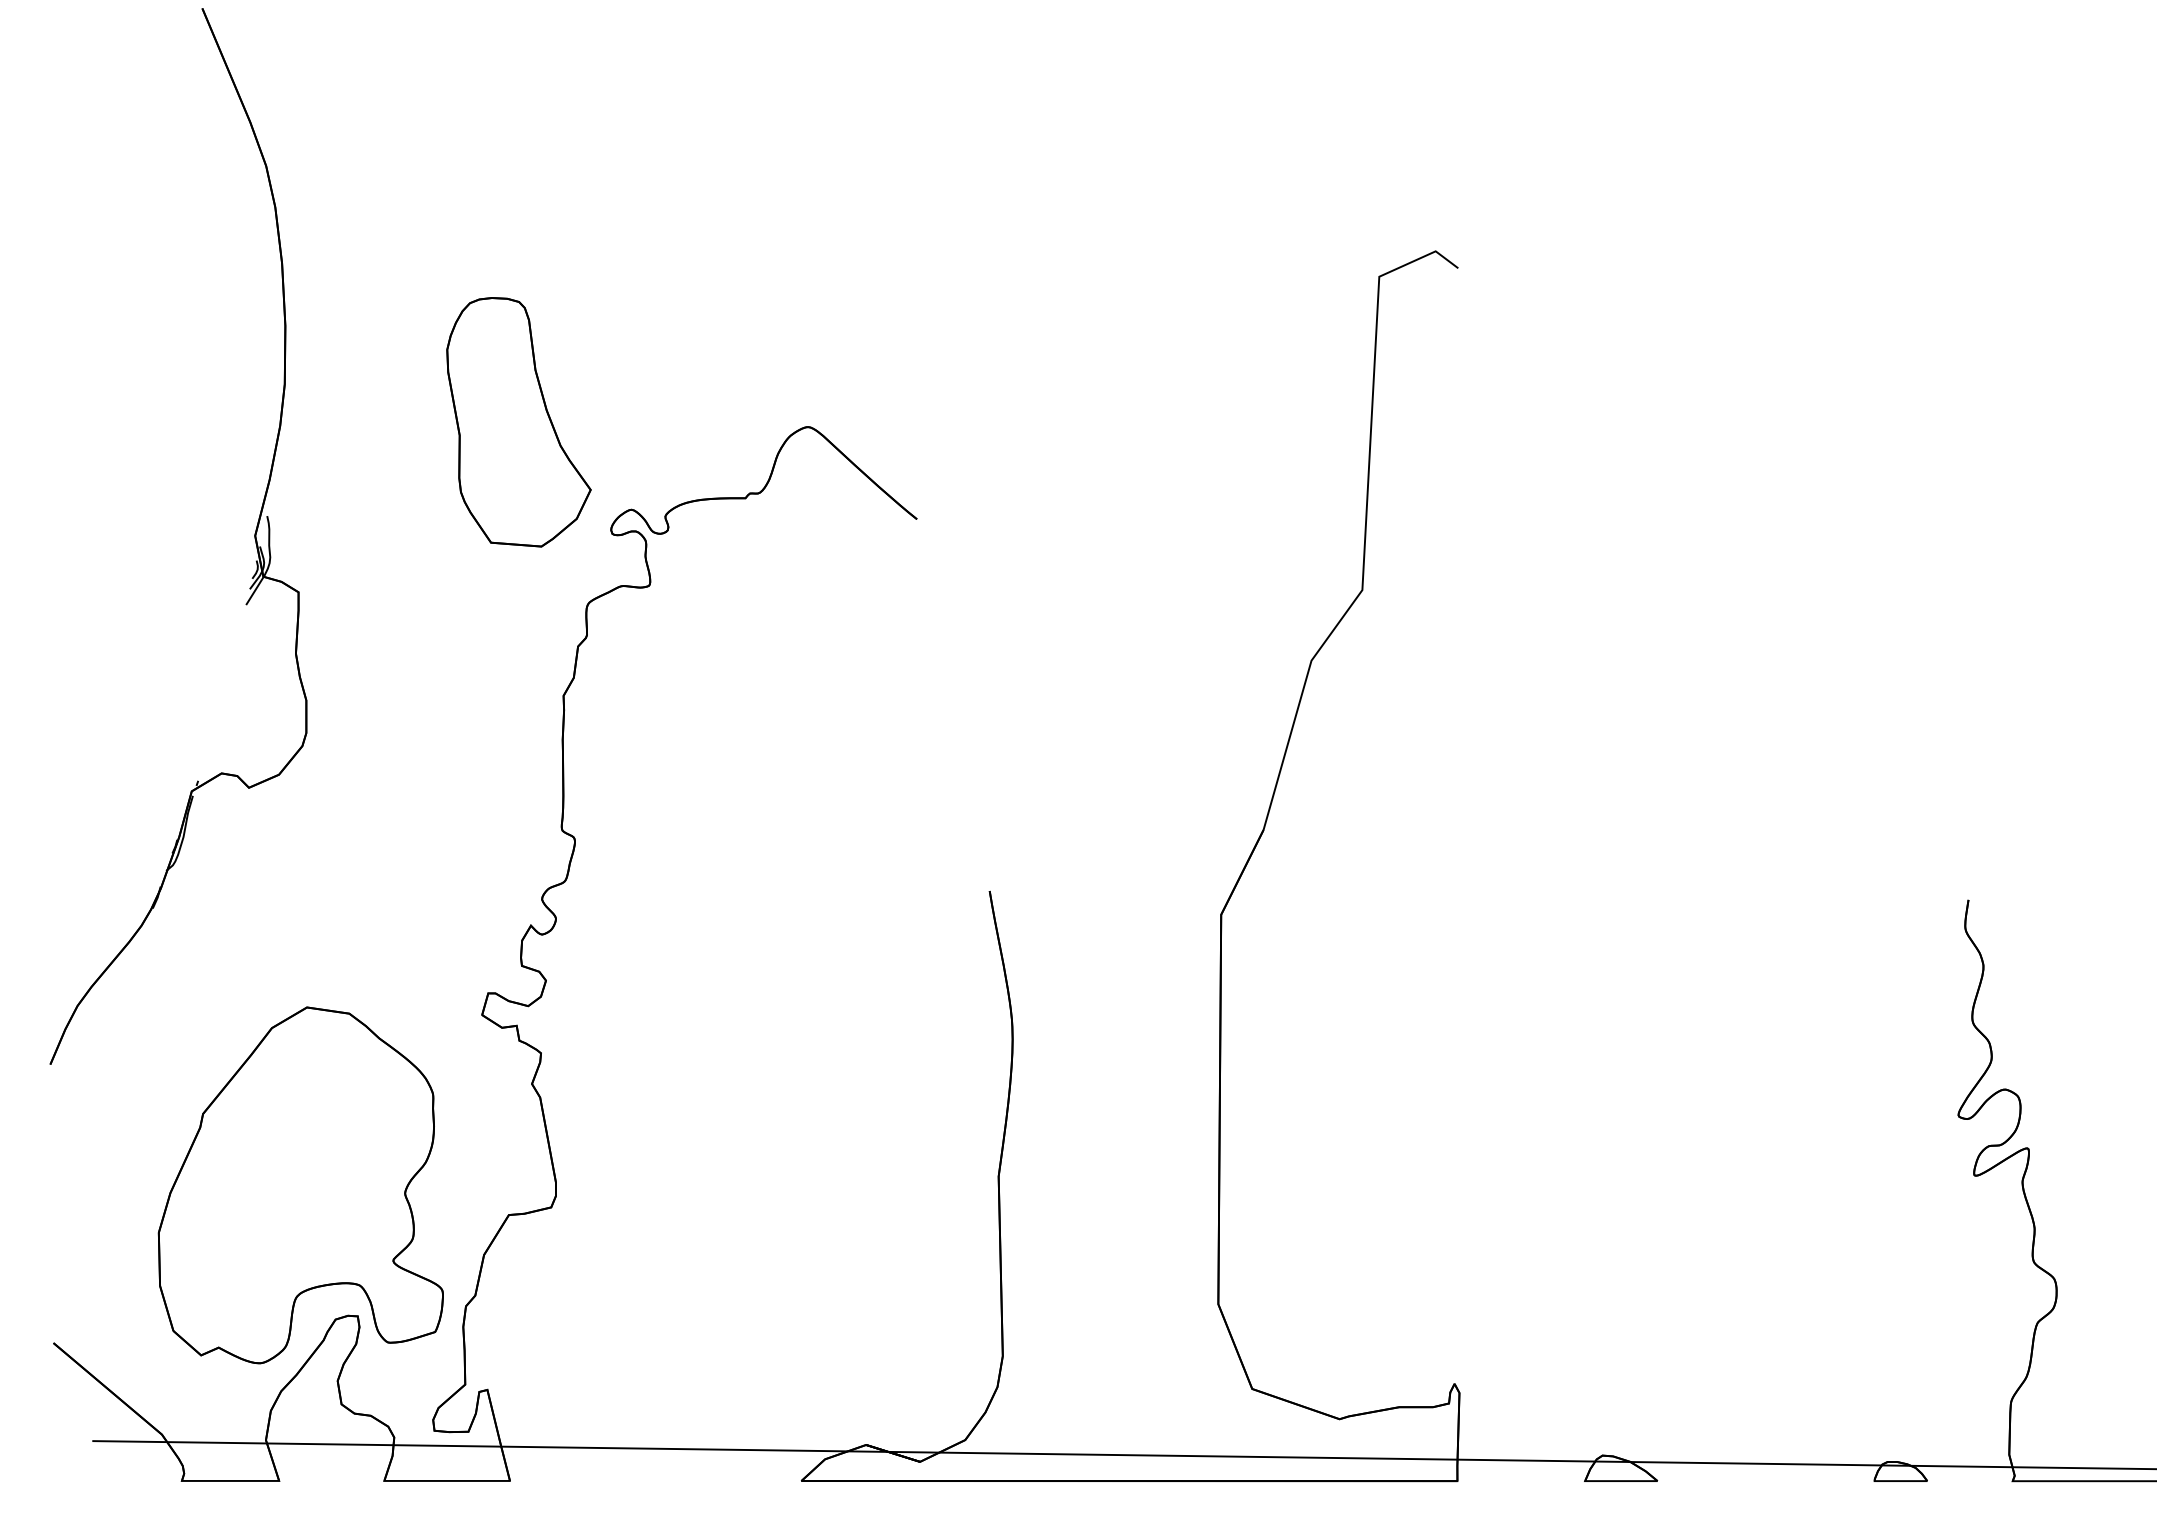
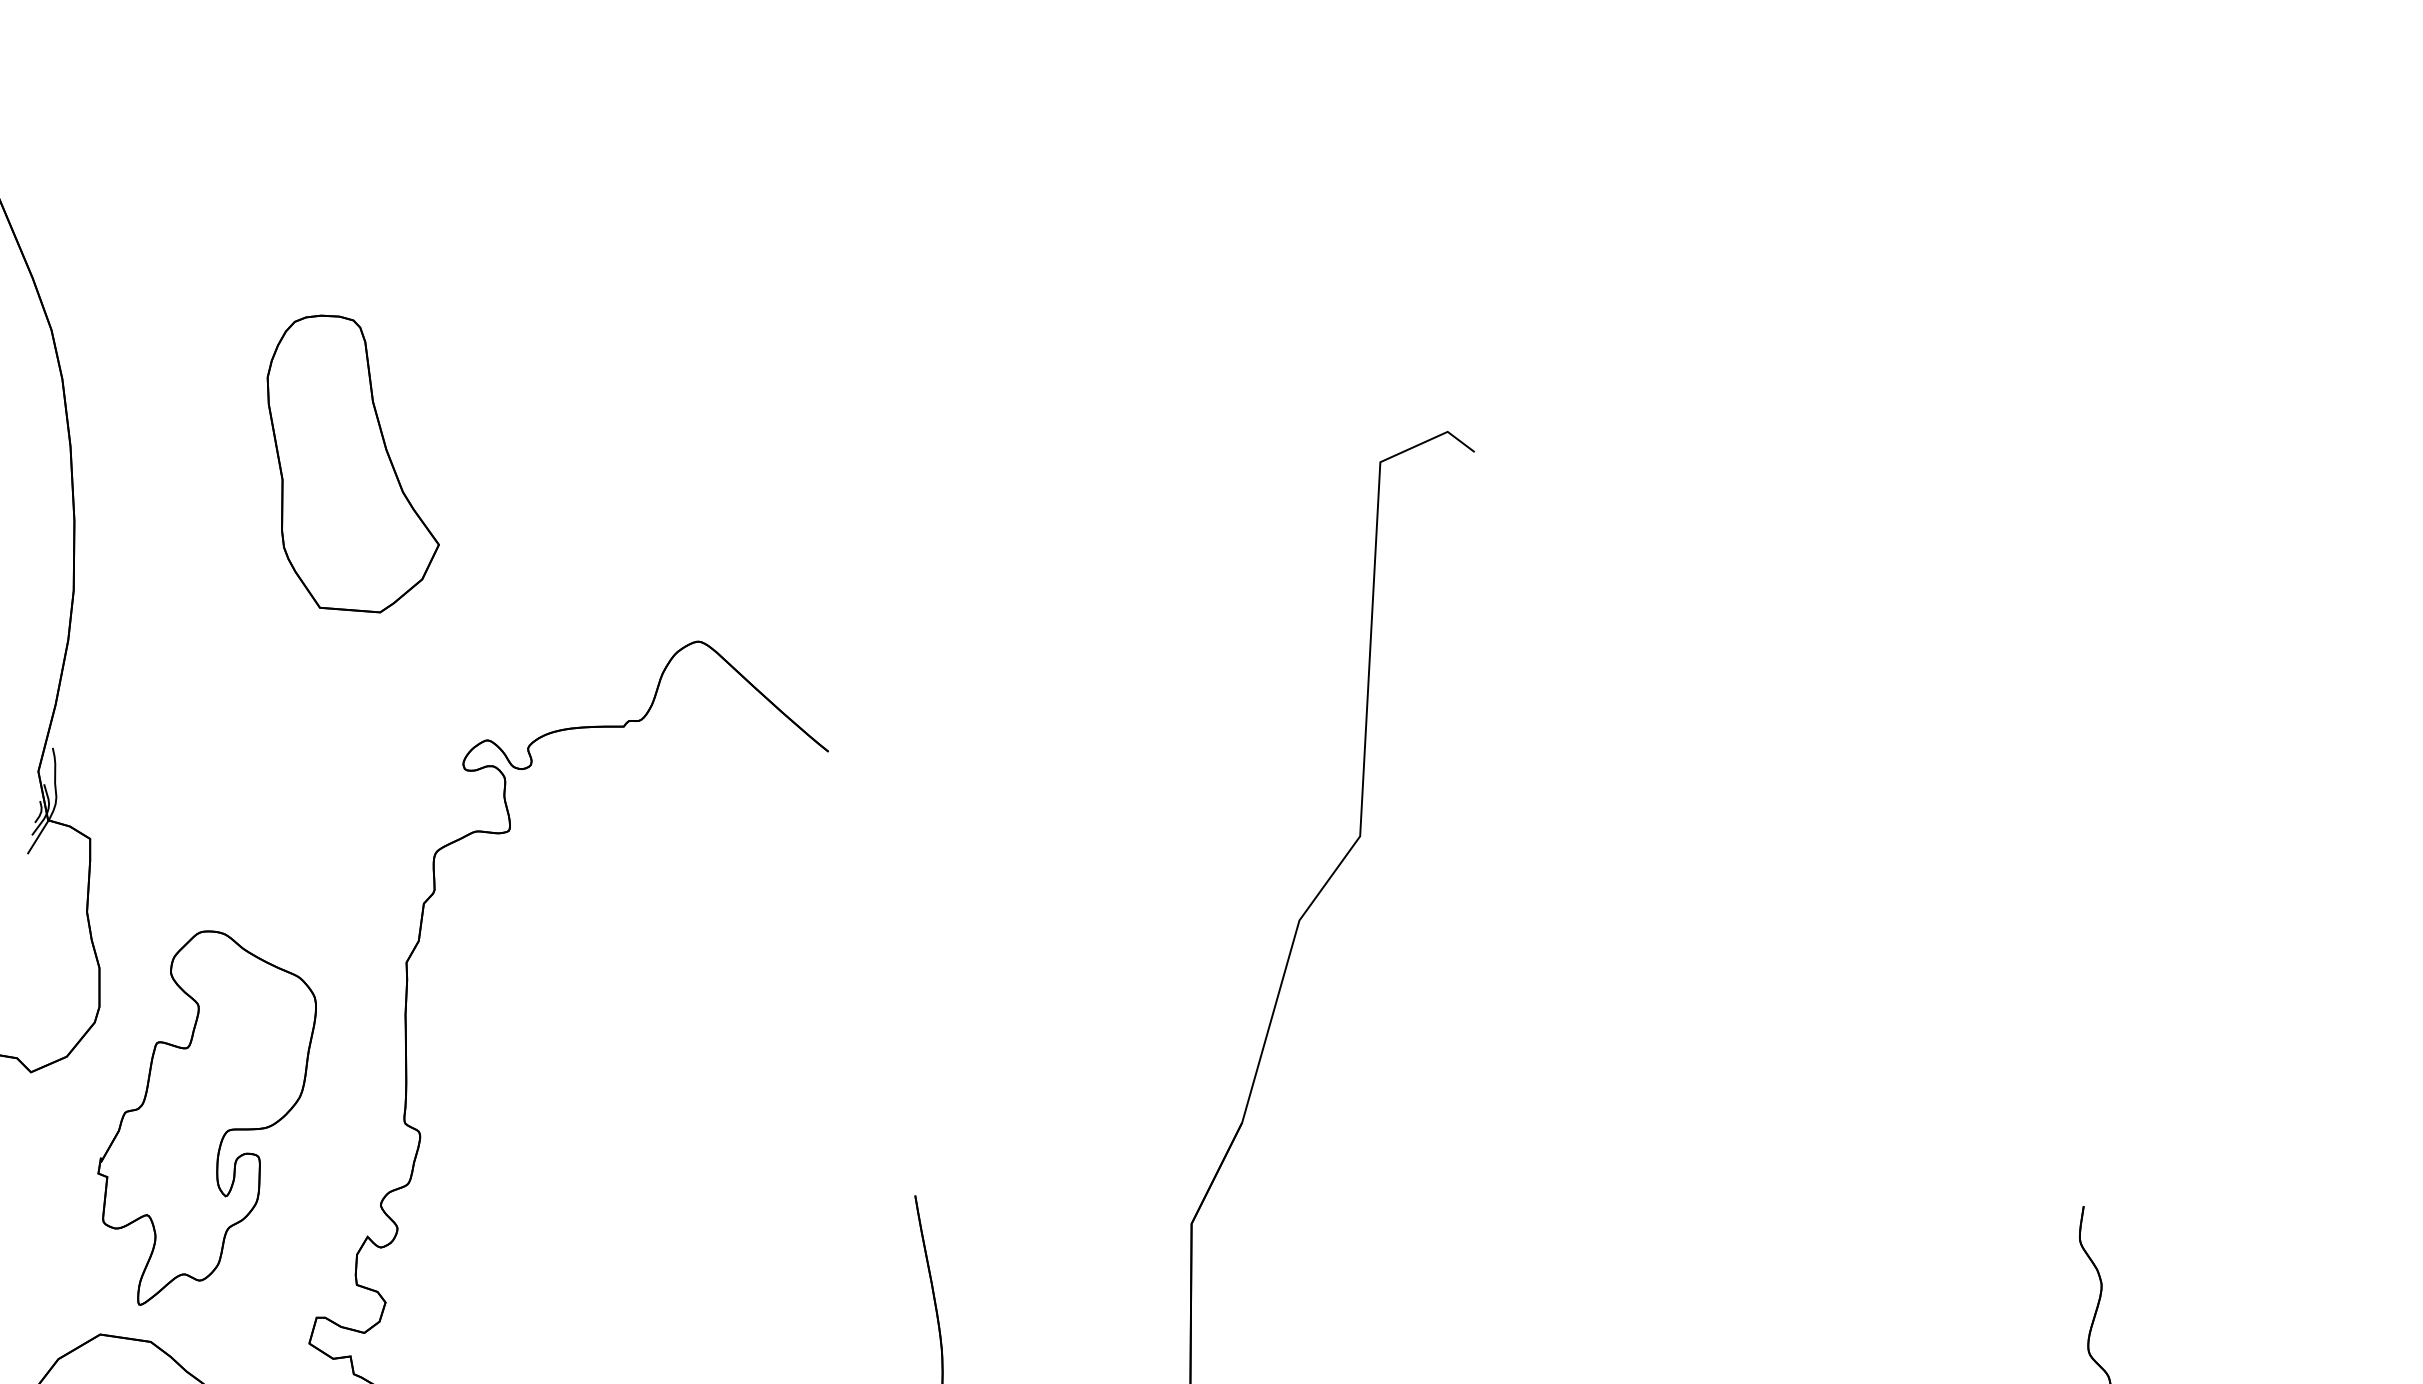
part: (518, 422) -> (352, 464), moved
part: (396, 825) -> (207, 1117), added

